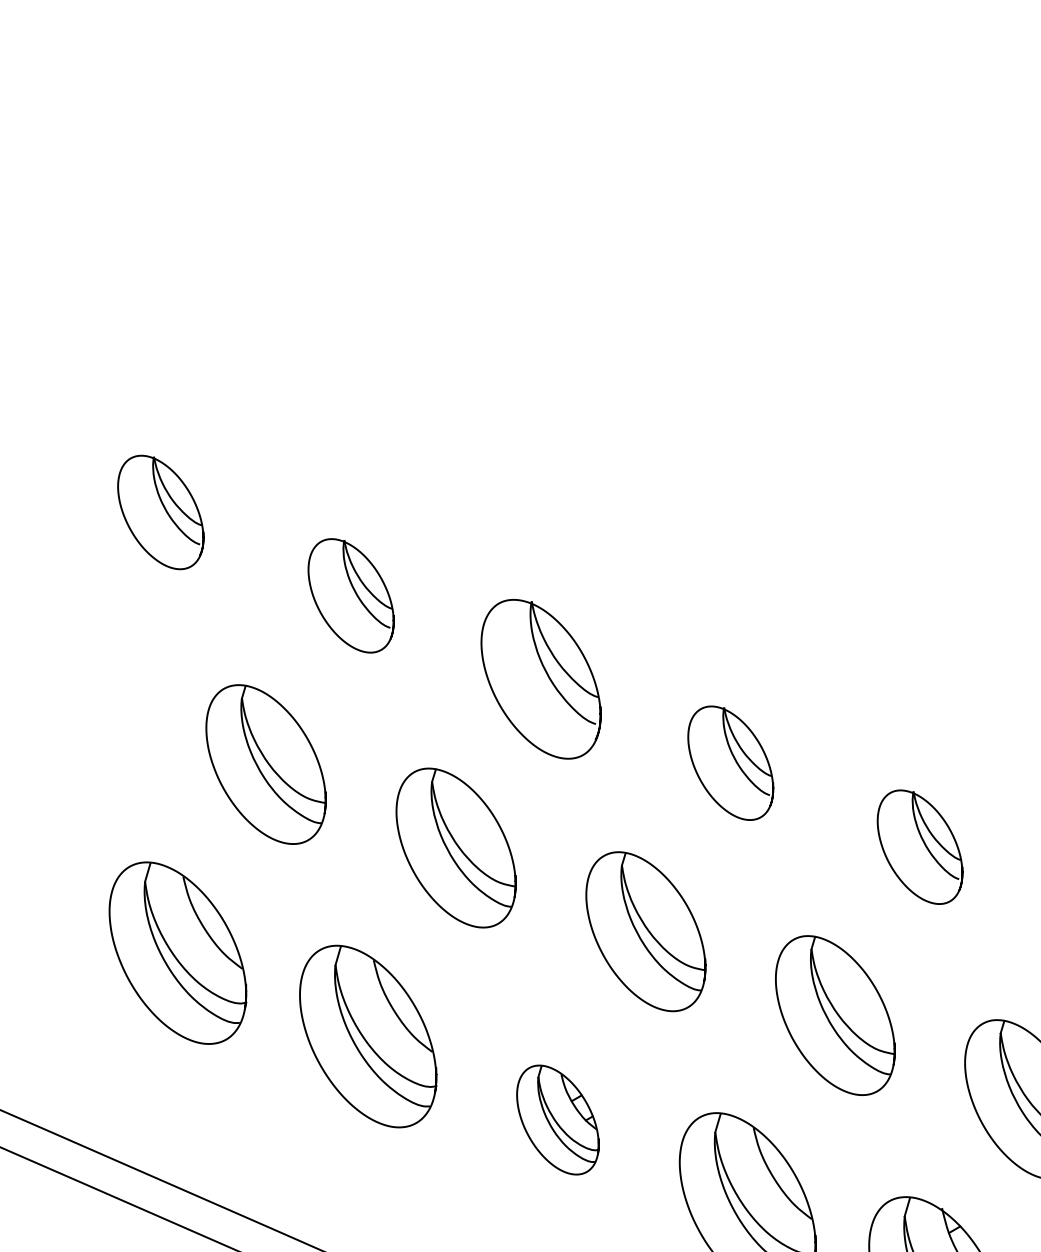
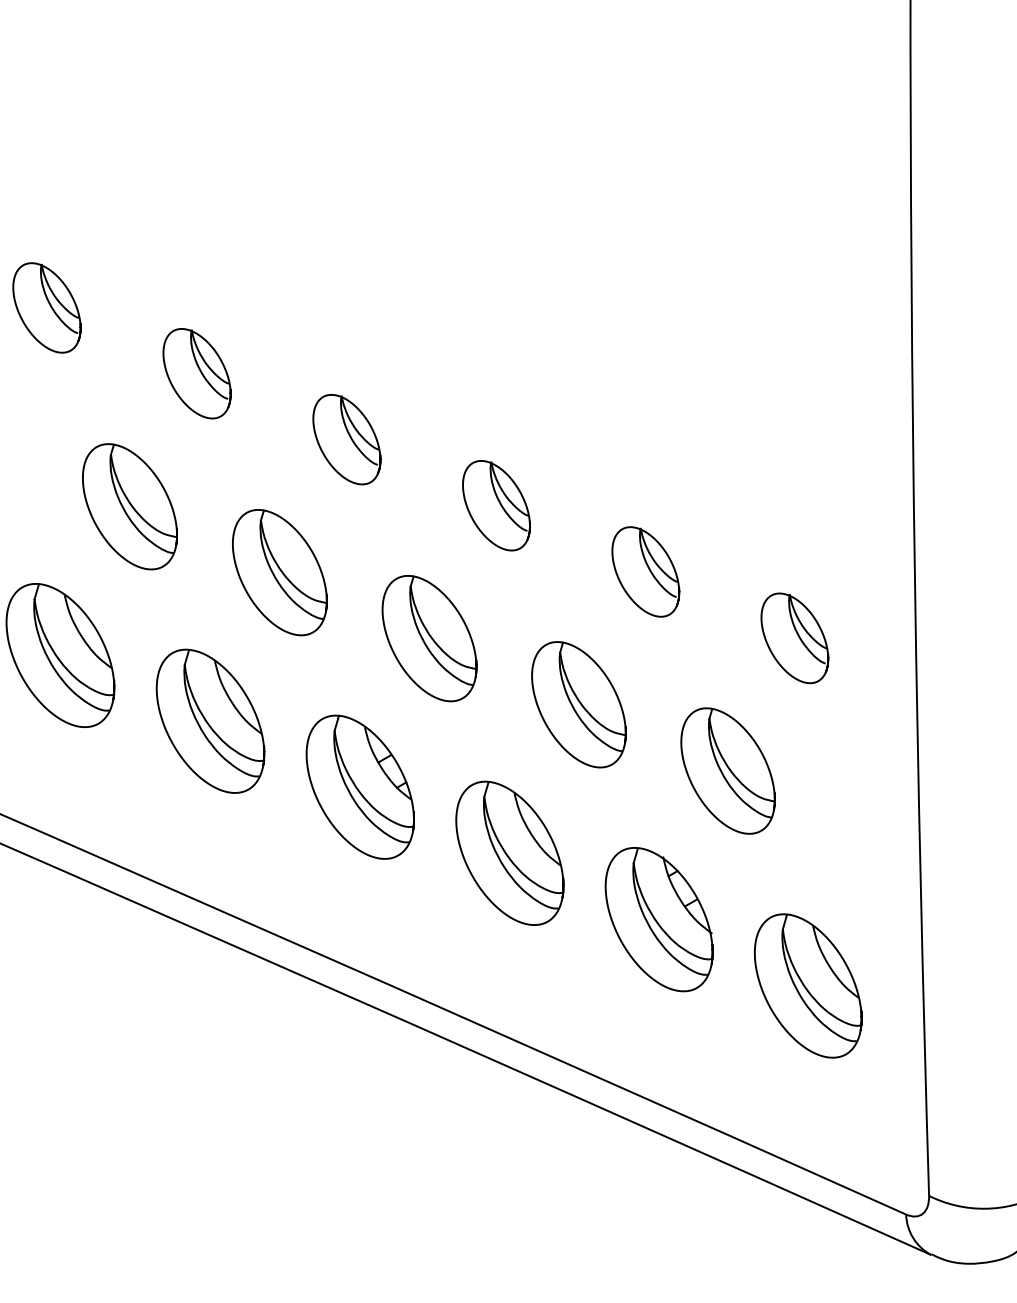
part: (540, 679) -> (346, 439), size x0.71
part: (557, 1119) -> (359, 786), size x1.67

